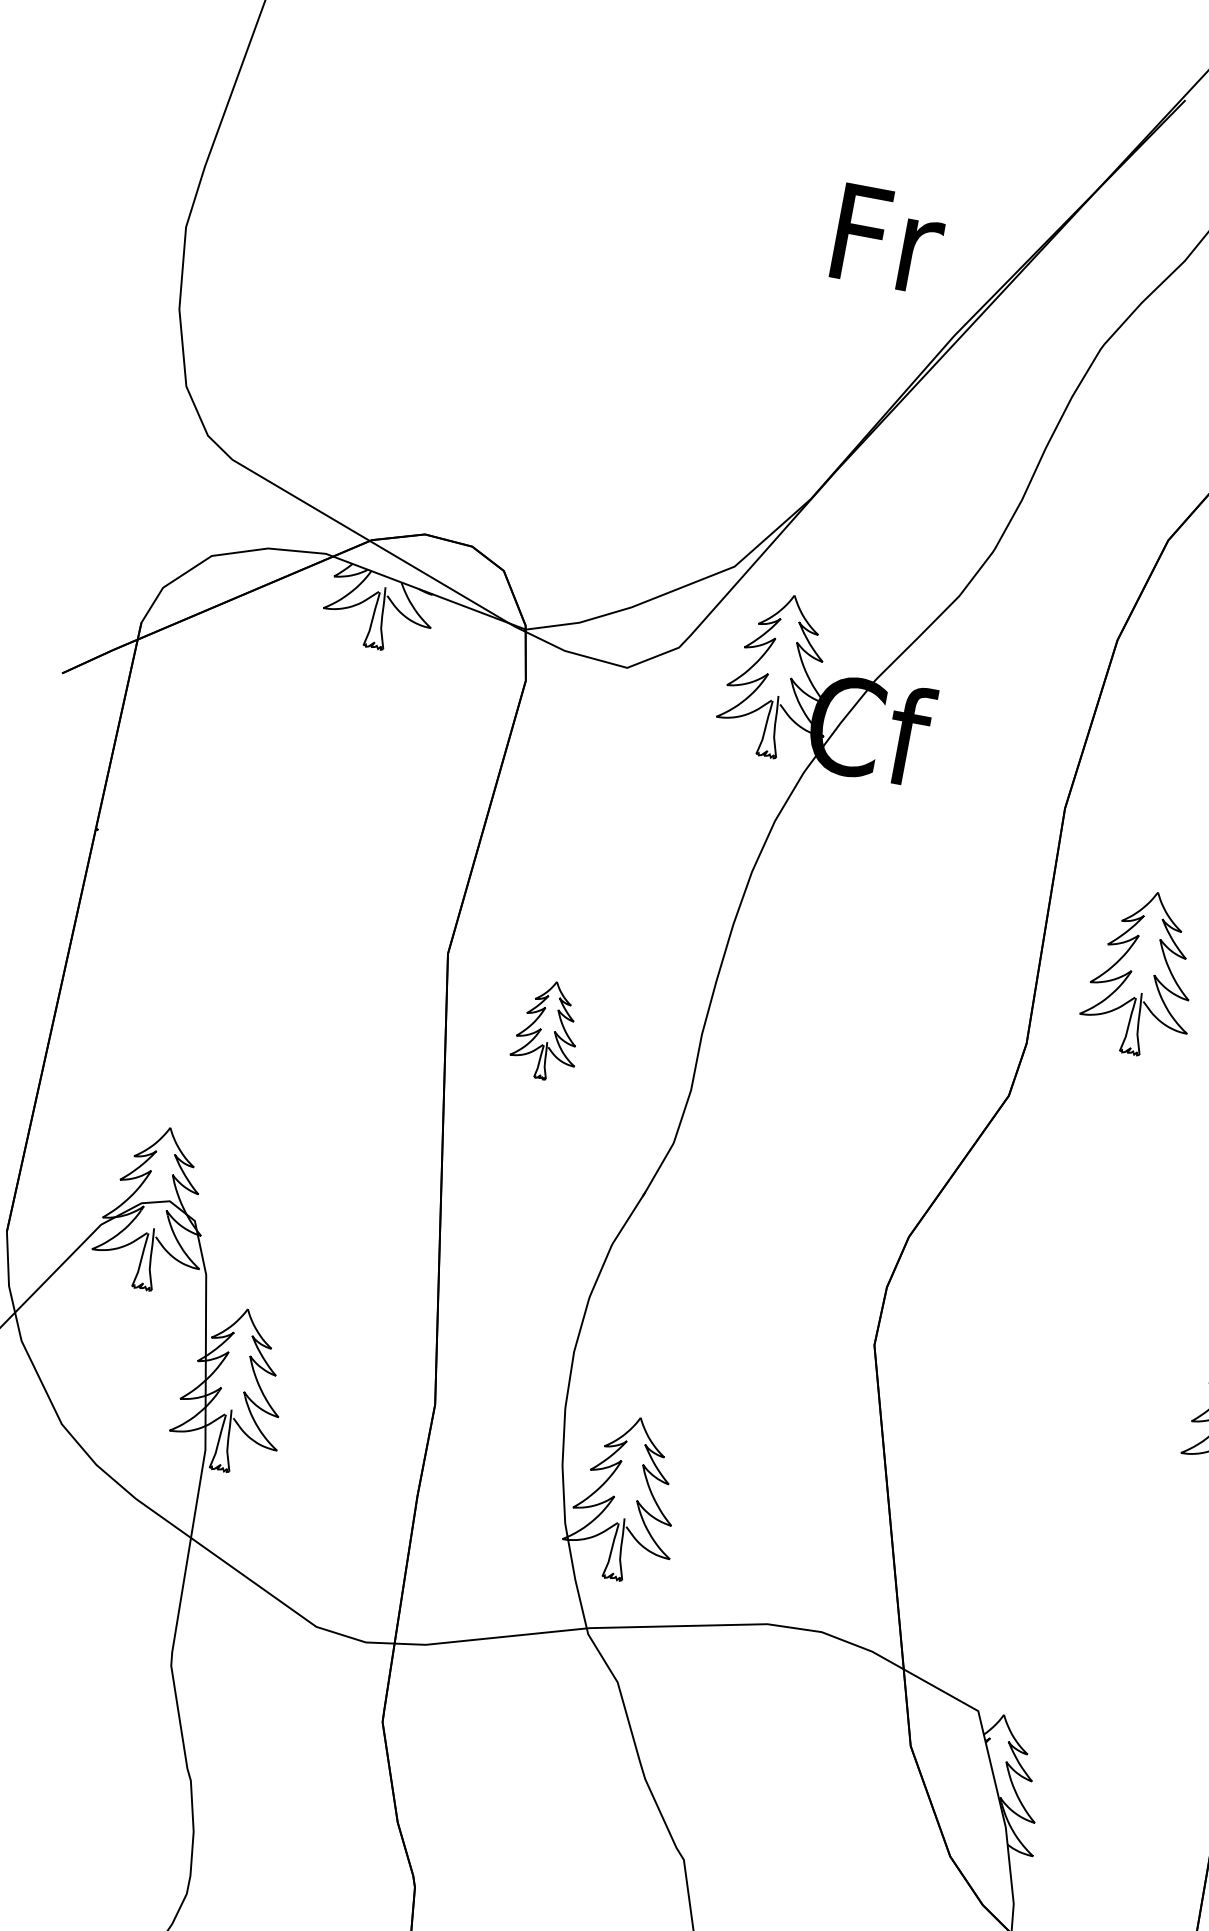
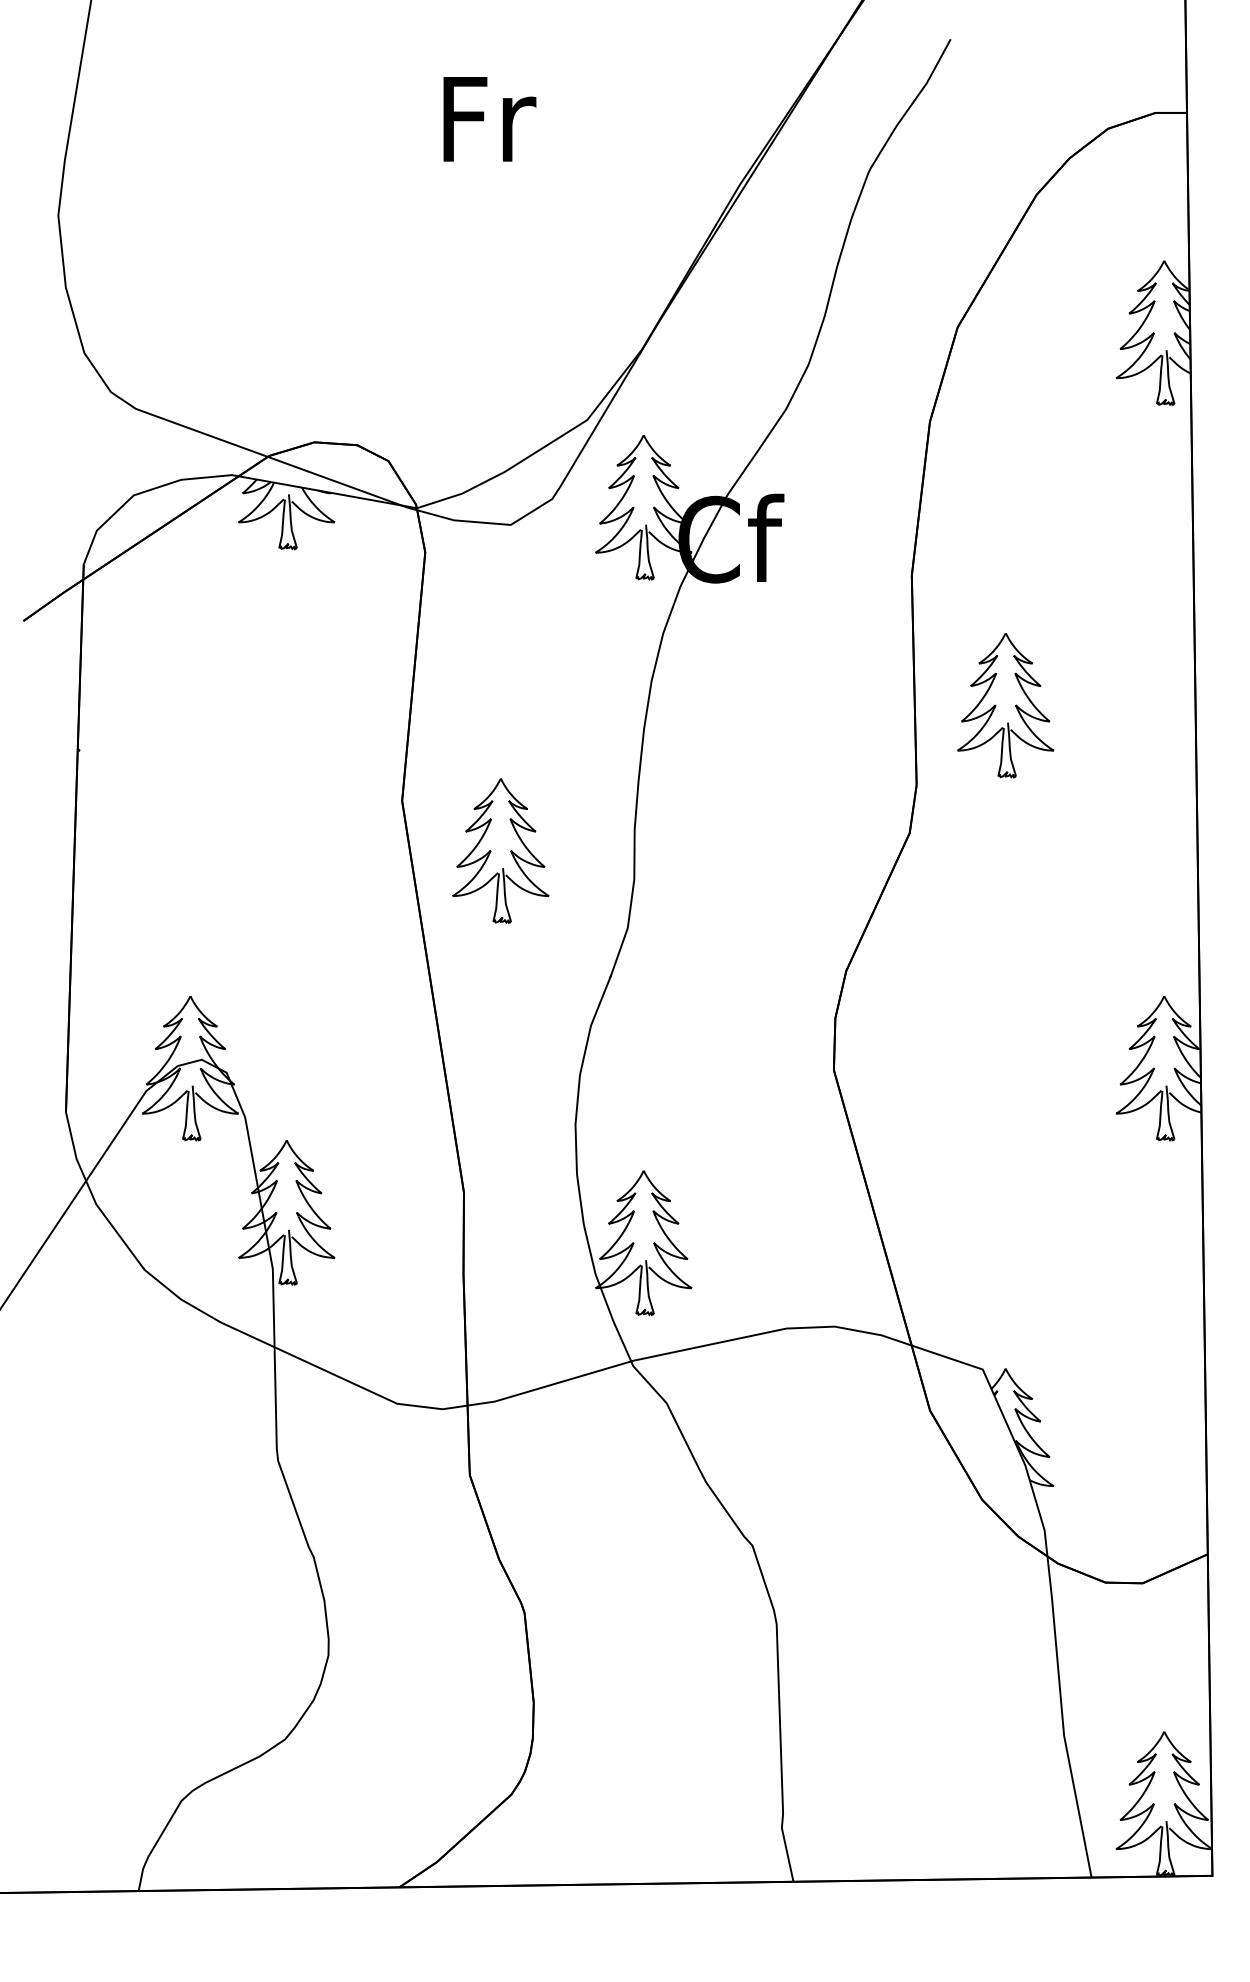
text: (888, 239) -> (489, 119), moved
part: (547, 1029) -> (500, 850), size x1.67

